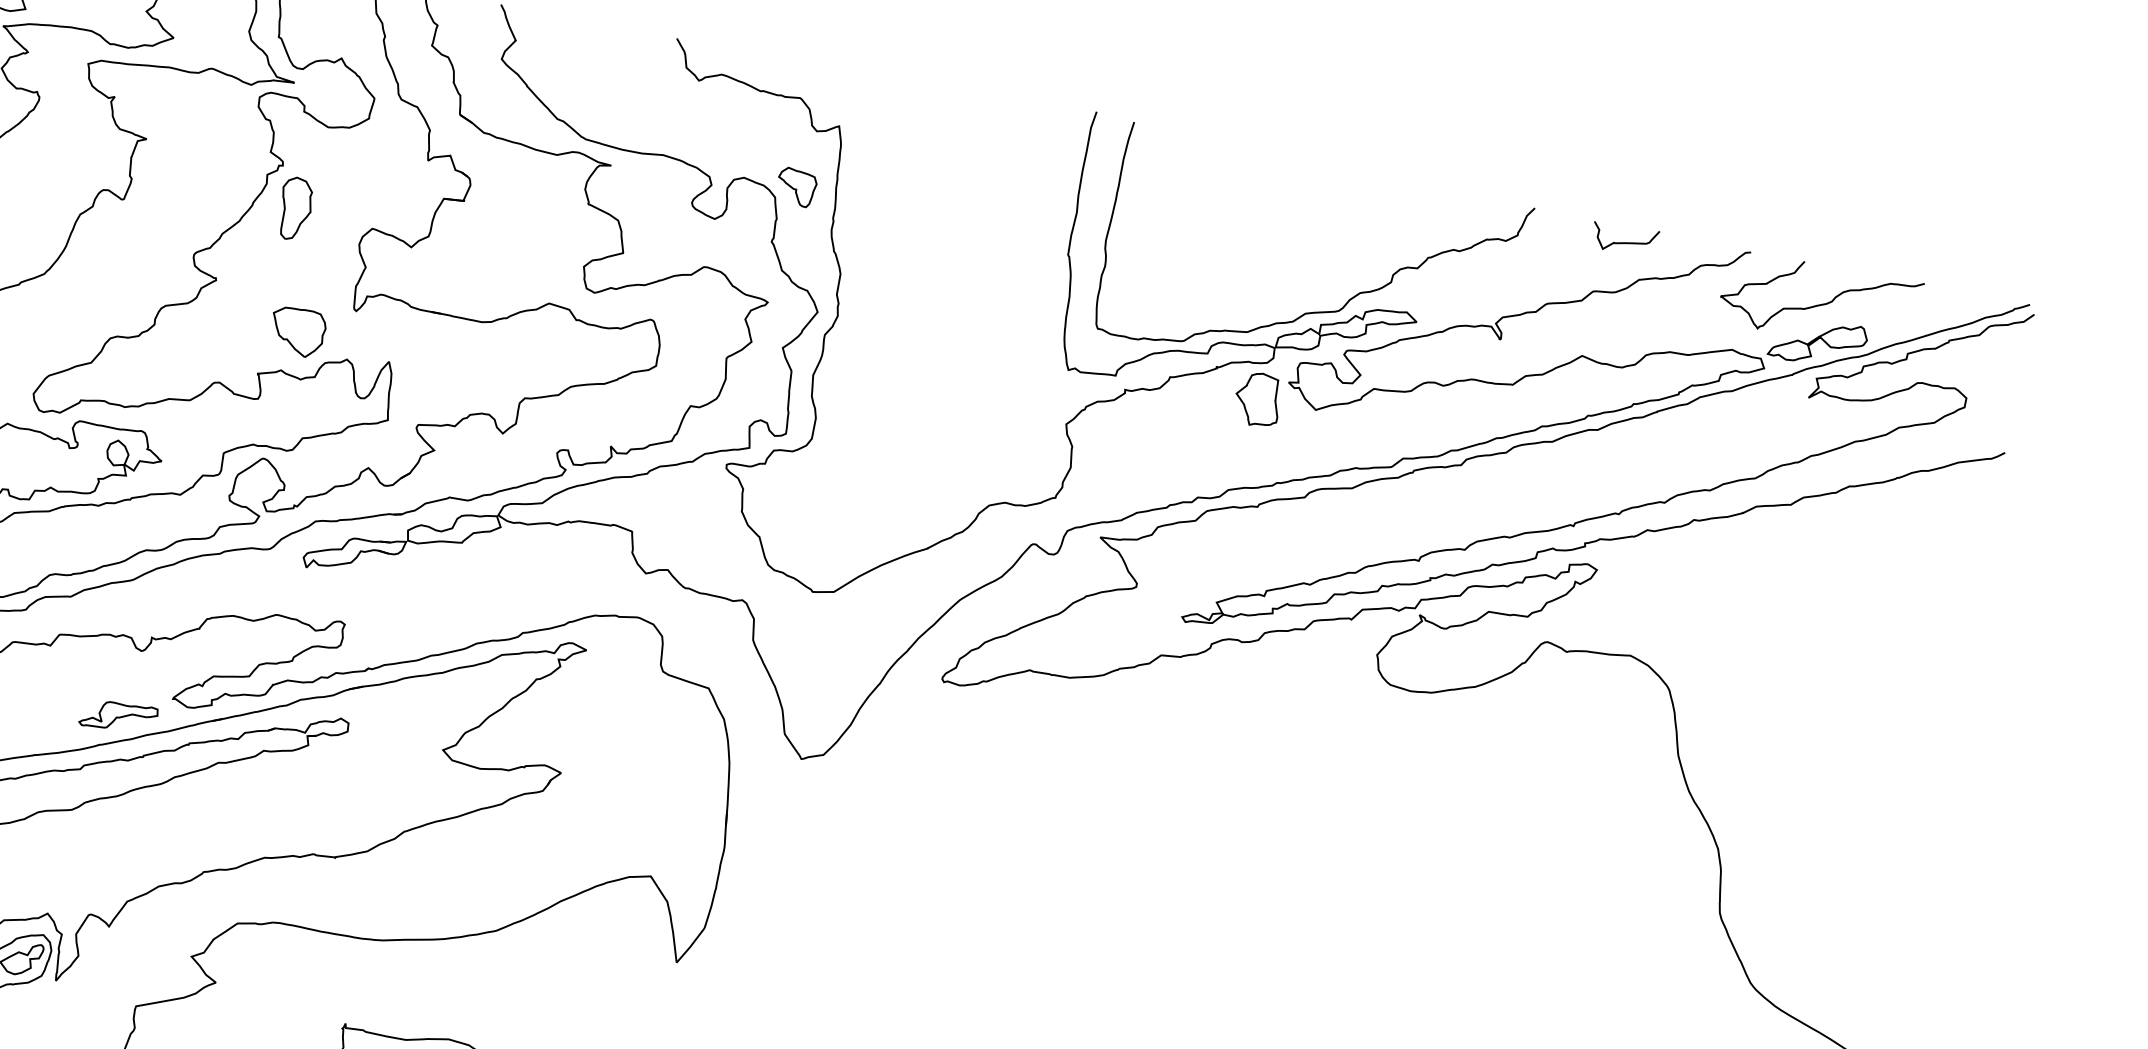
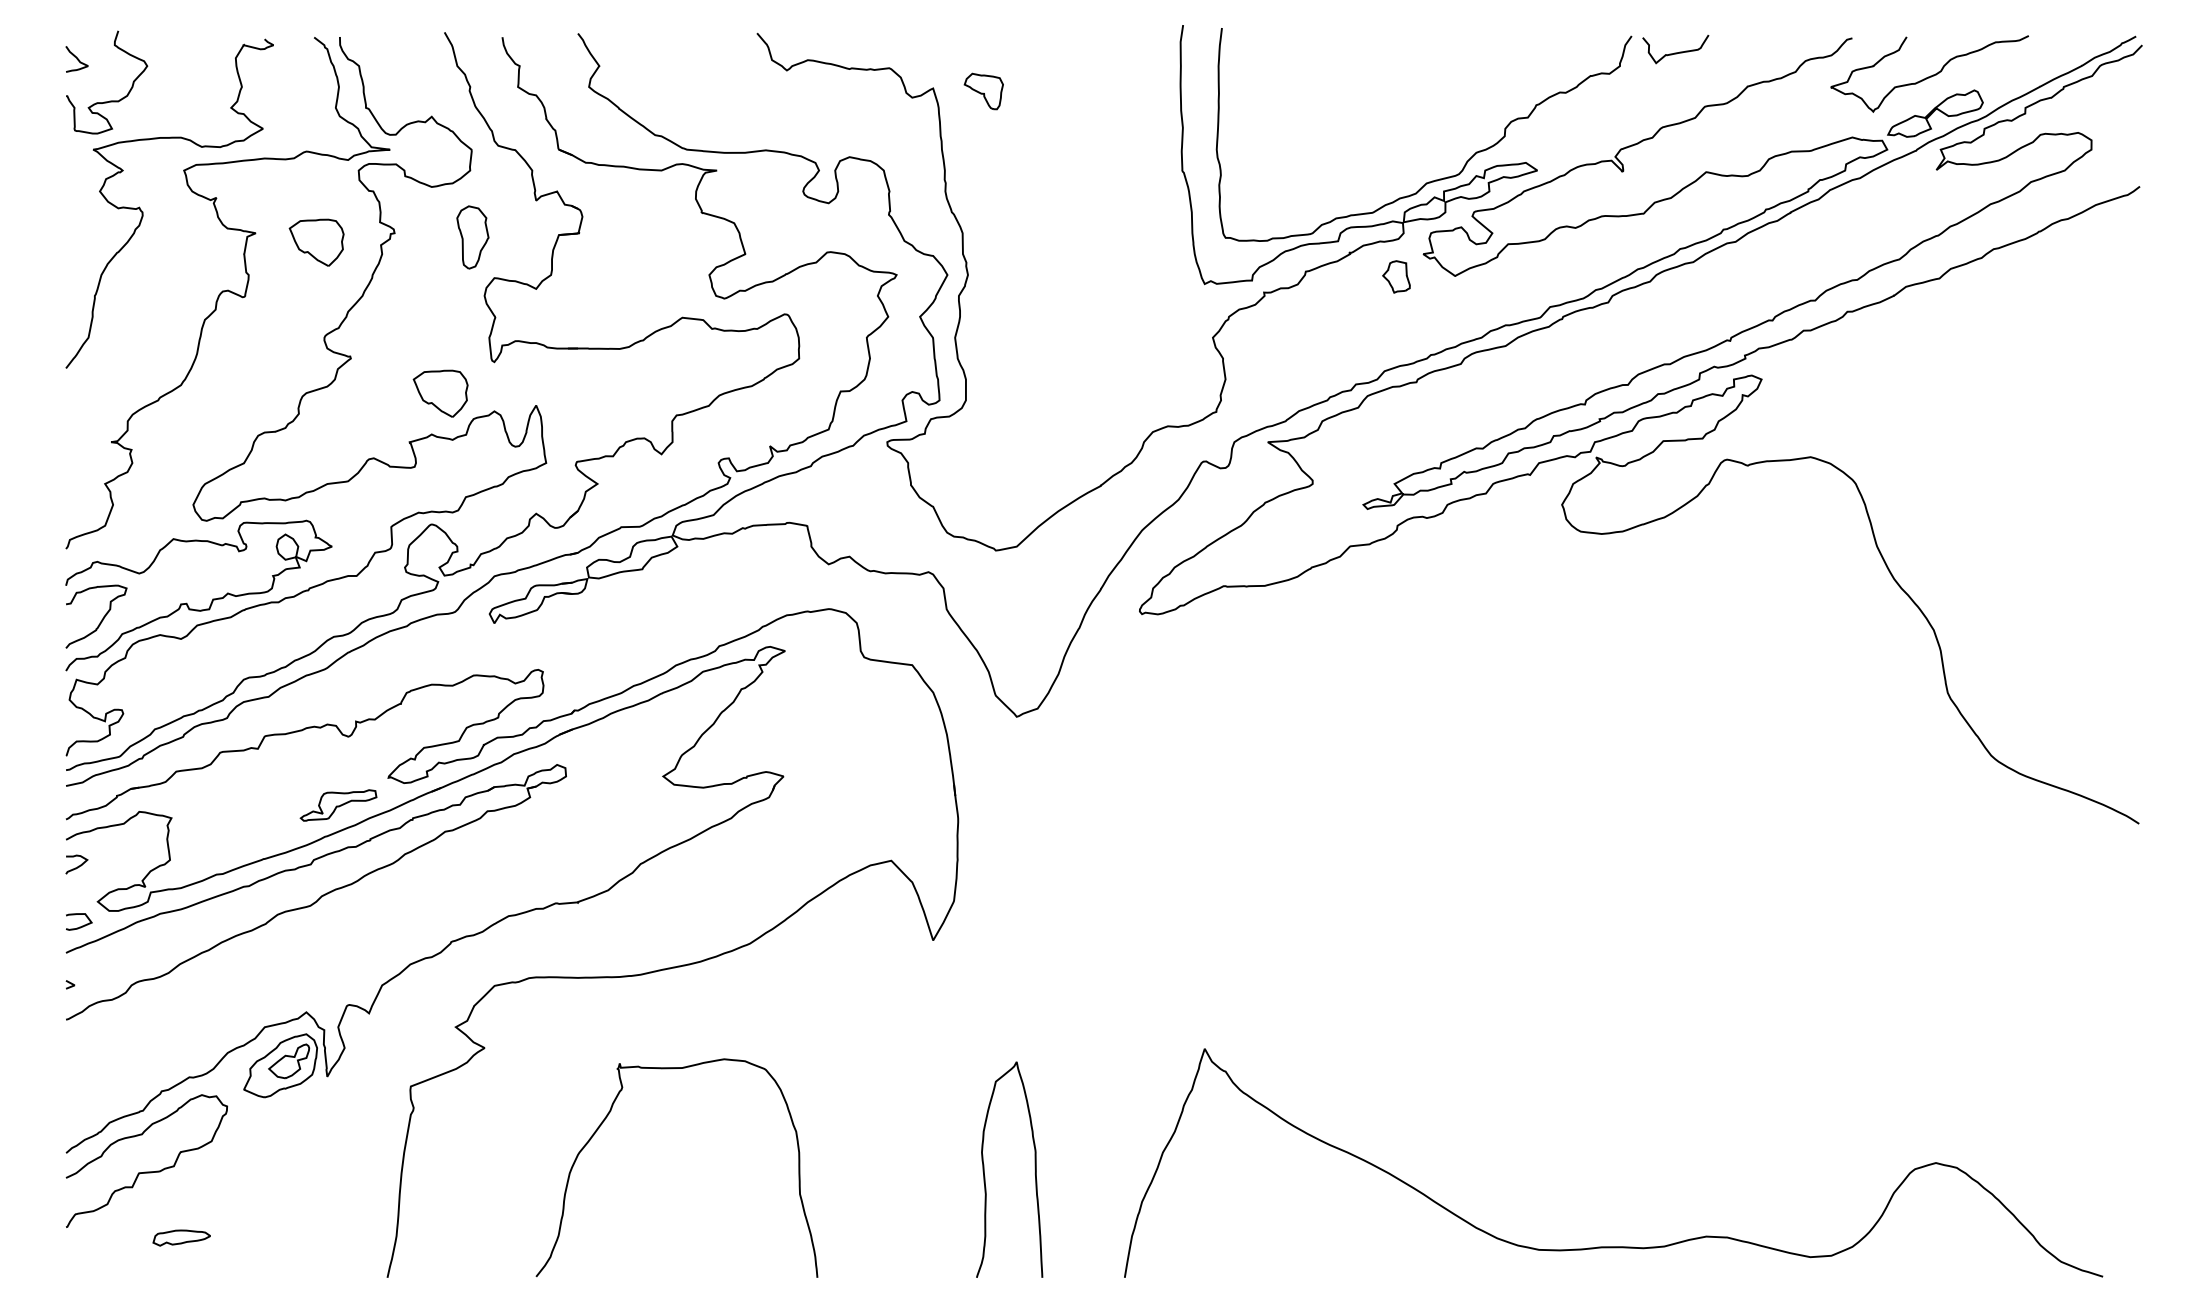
part: (204, 159) -> (316, 242), added
part: (796, 187) -> (983, 91), moved
part: (294, 208) -> (472, 237), moved
curve: (1623, 242) -> (1675, 52), moved
part: (1258, 399) -> (1396, 276), size x0.6

